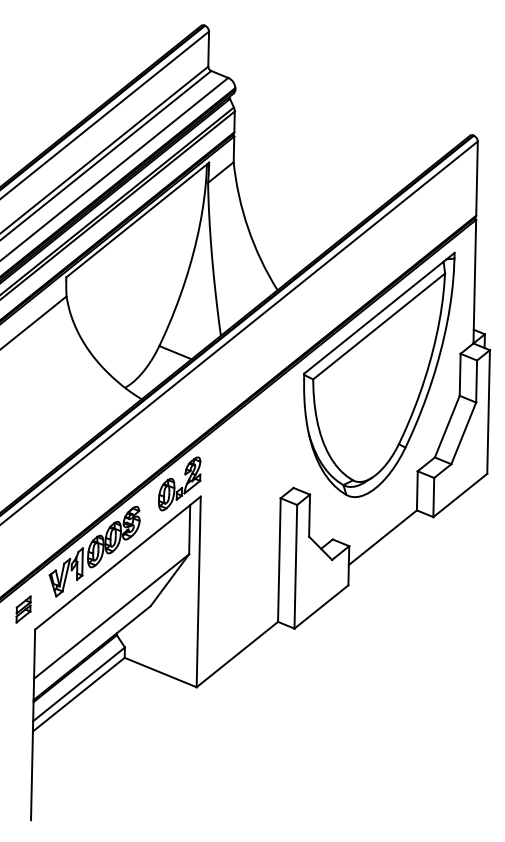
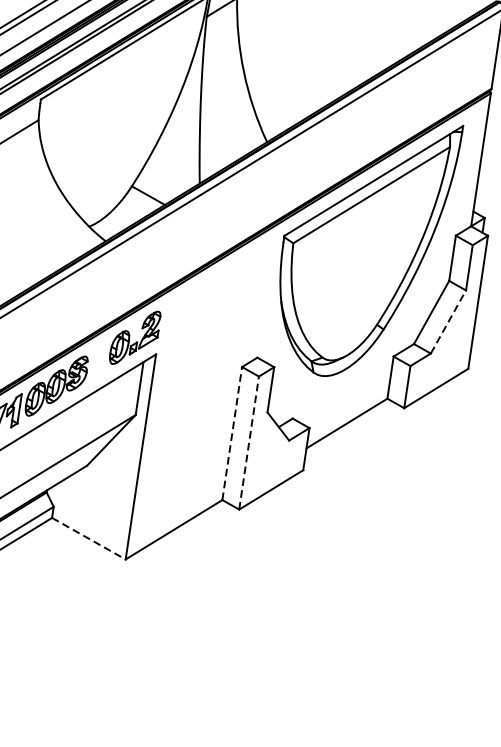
line: (463, 432) -> (448, 321), solid -> dashed
line: (279, 560) -> (232, 434), solid -> dashed
line: (295, 566) -> (248, 442), solid -> dashed
line: (160, 672) -> (88, 538), solid -> dashed

